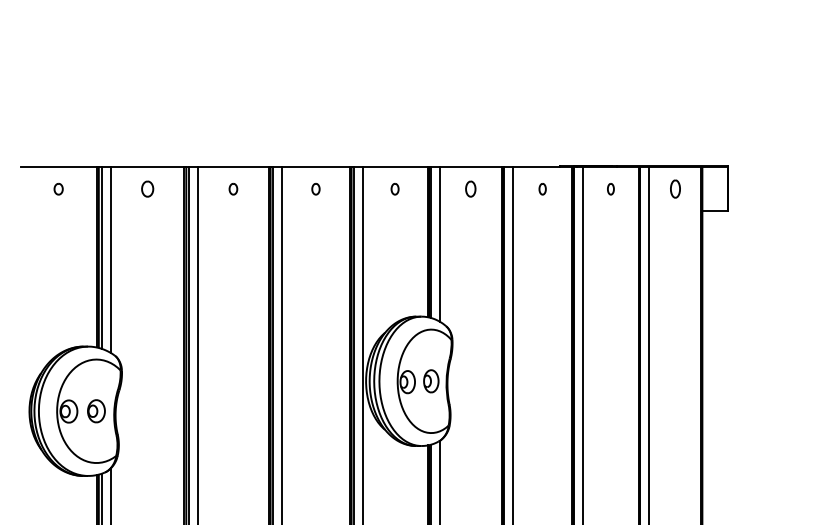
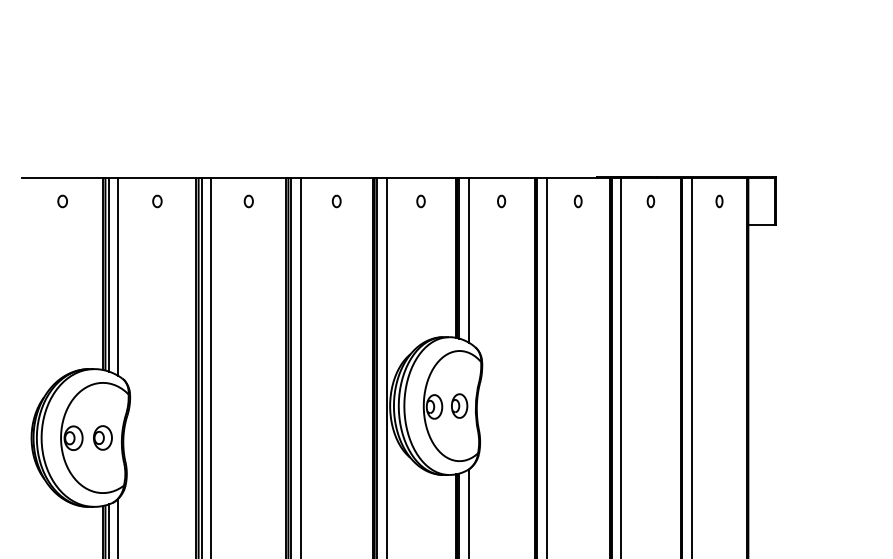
part: (147, 189) -> (157, 201), size x0.71
part: (470, 189) -> (501, 201), size x0.71
part: (674, 189) -> (718, 201), size x0.62

